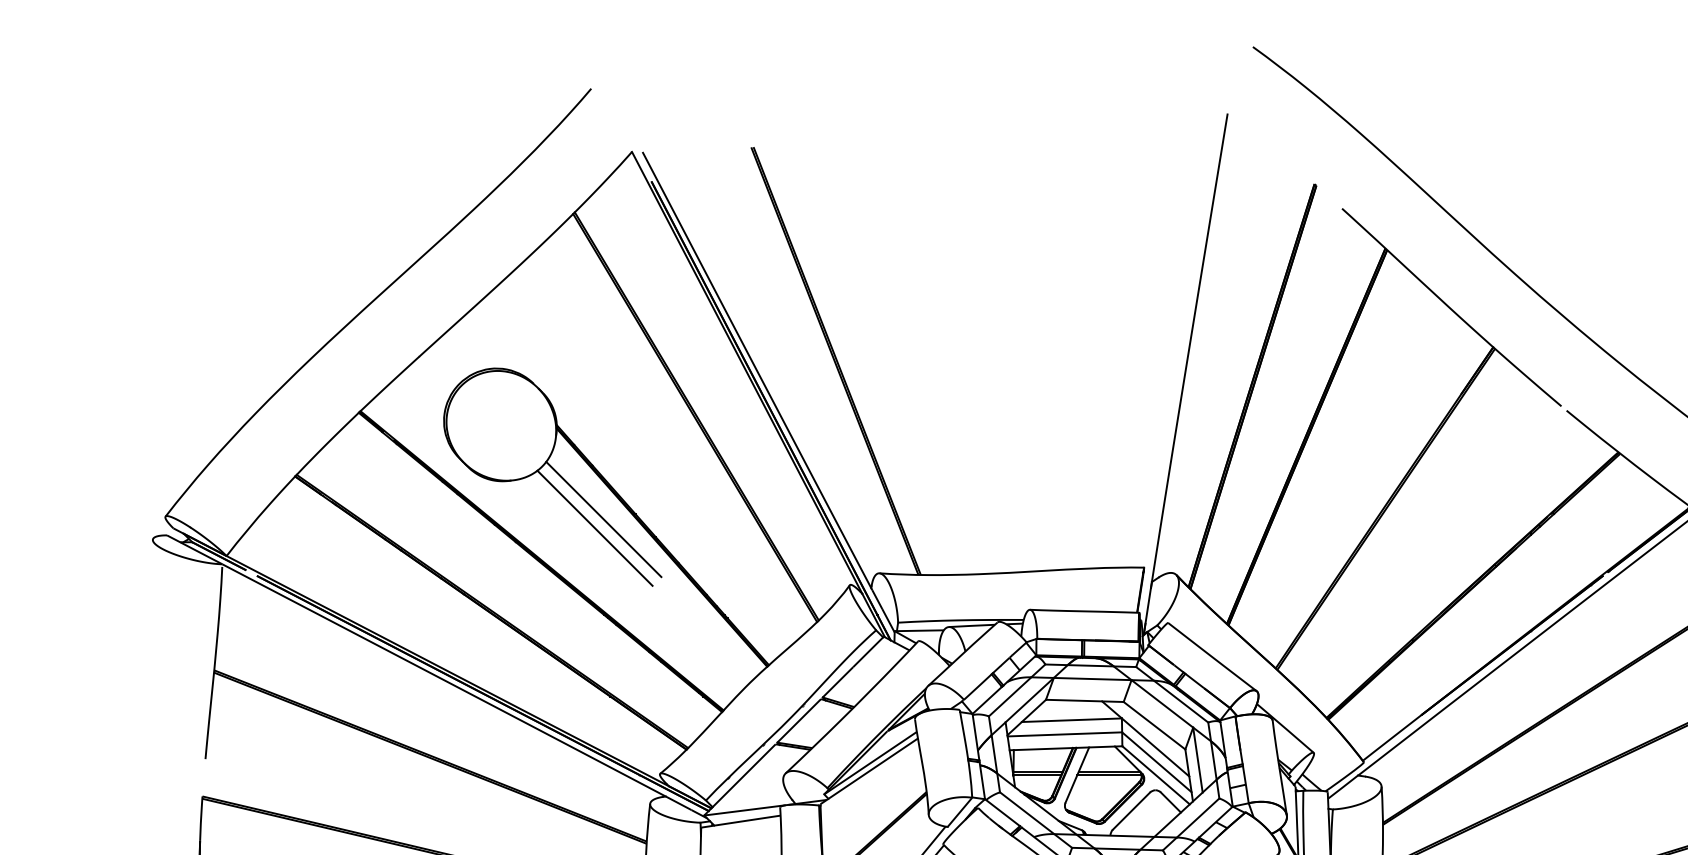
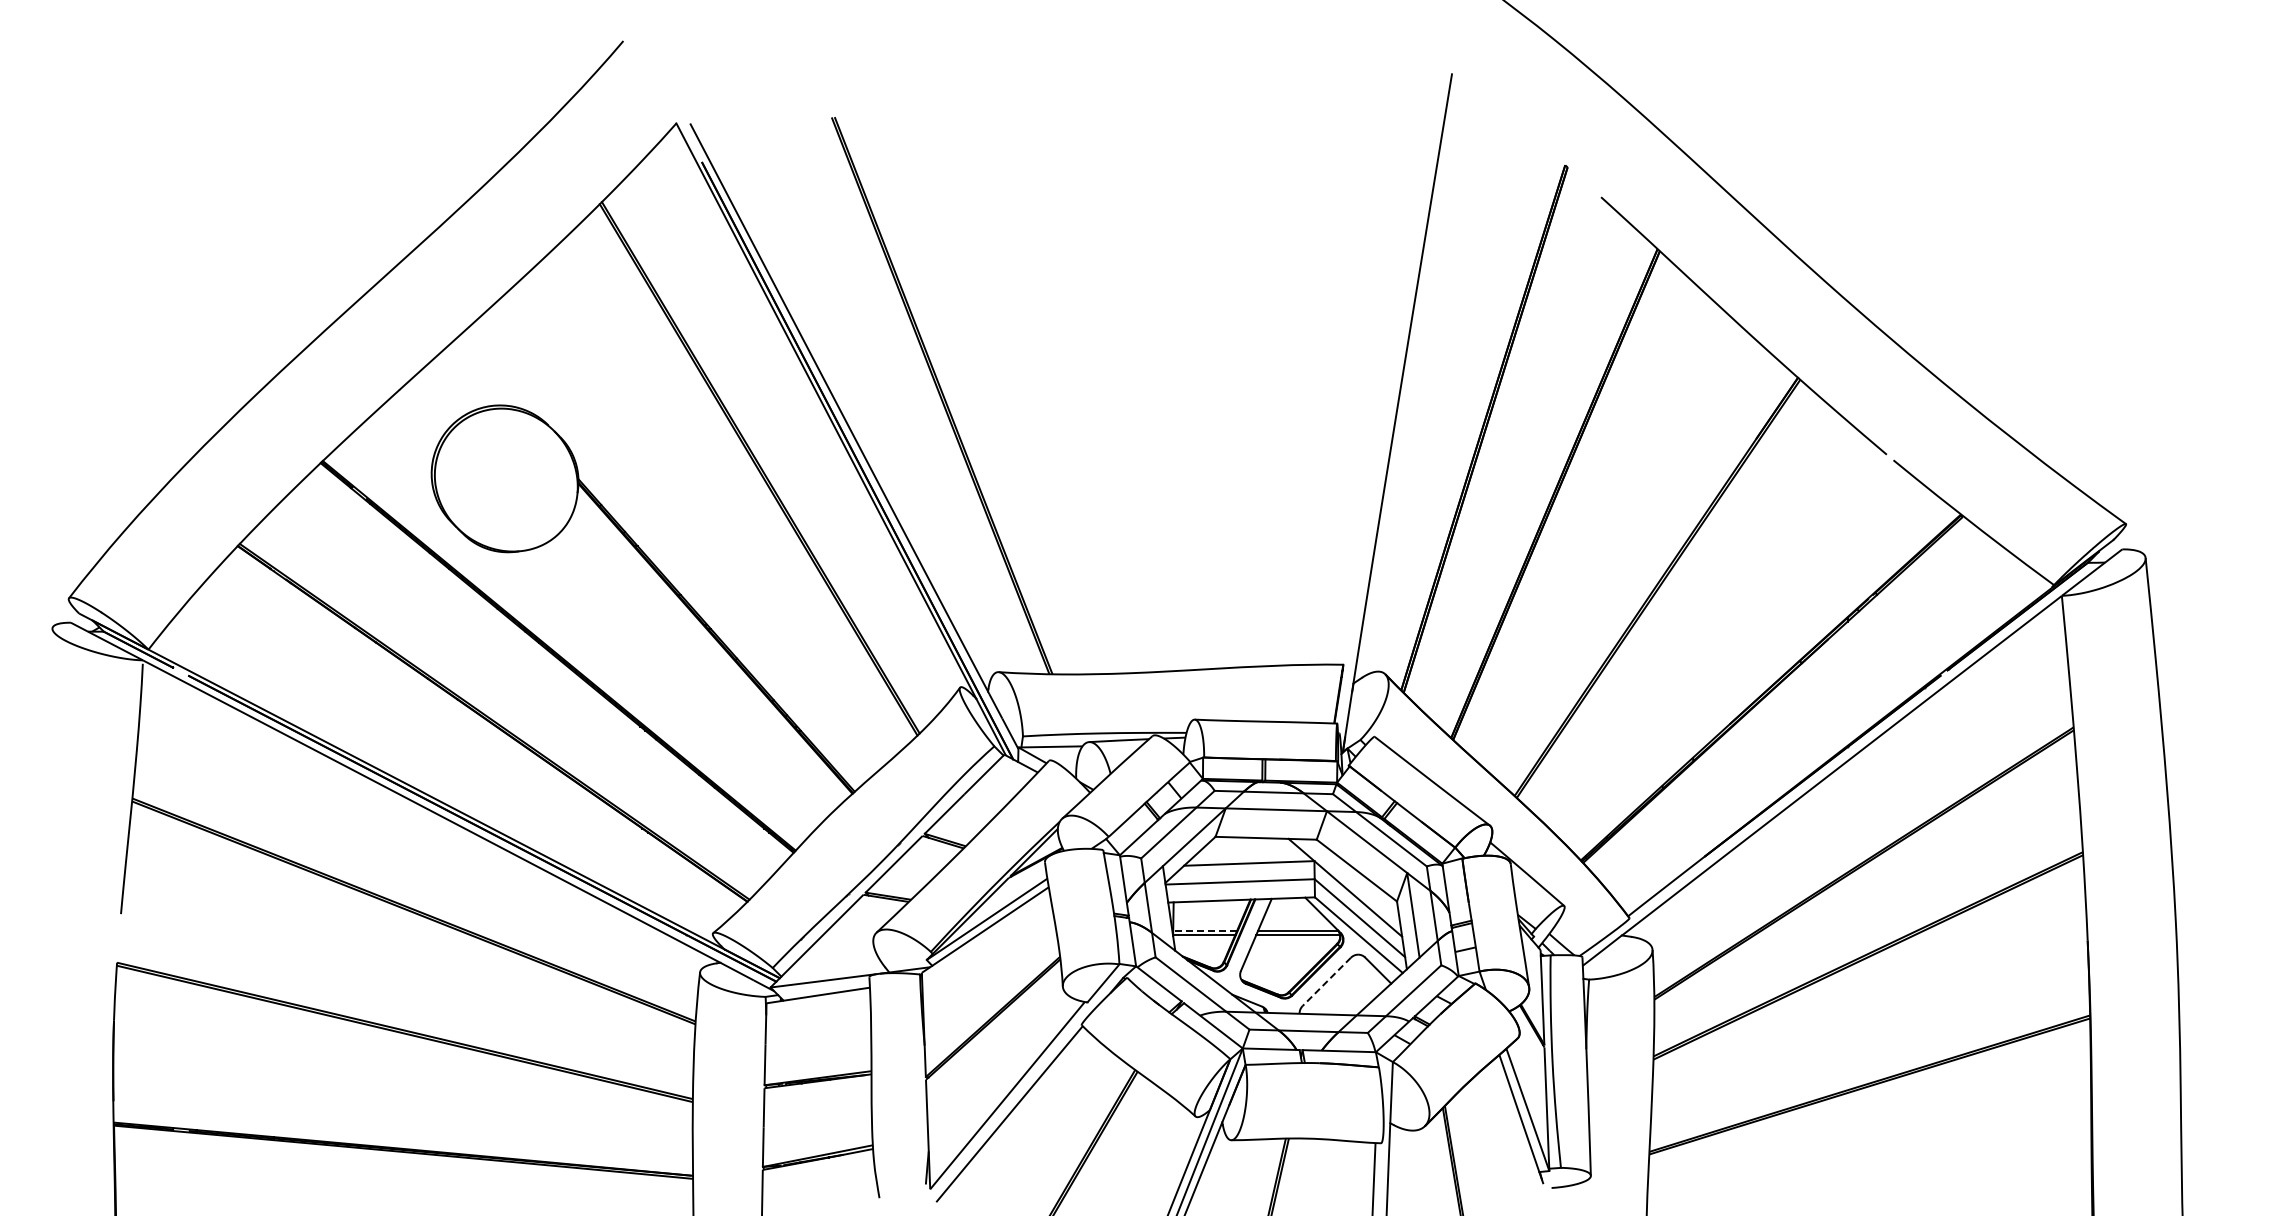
line: (603, 519) -> (639, 601), removed
line: (595, 528) -> (628, 613), removed
line: (1037, 771) -> (1204, 930), solid -> dashed
line: (1131, 811) -> (1326, 982), solid -> dashed

